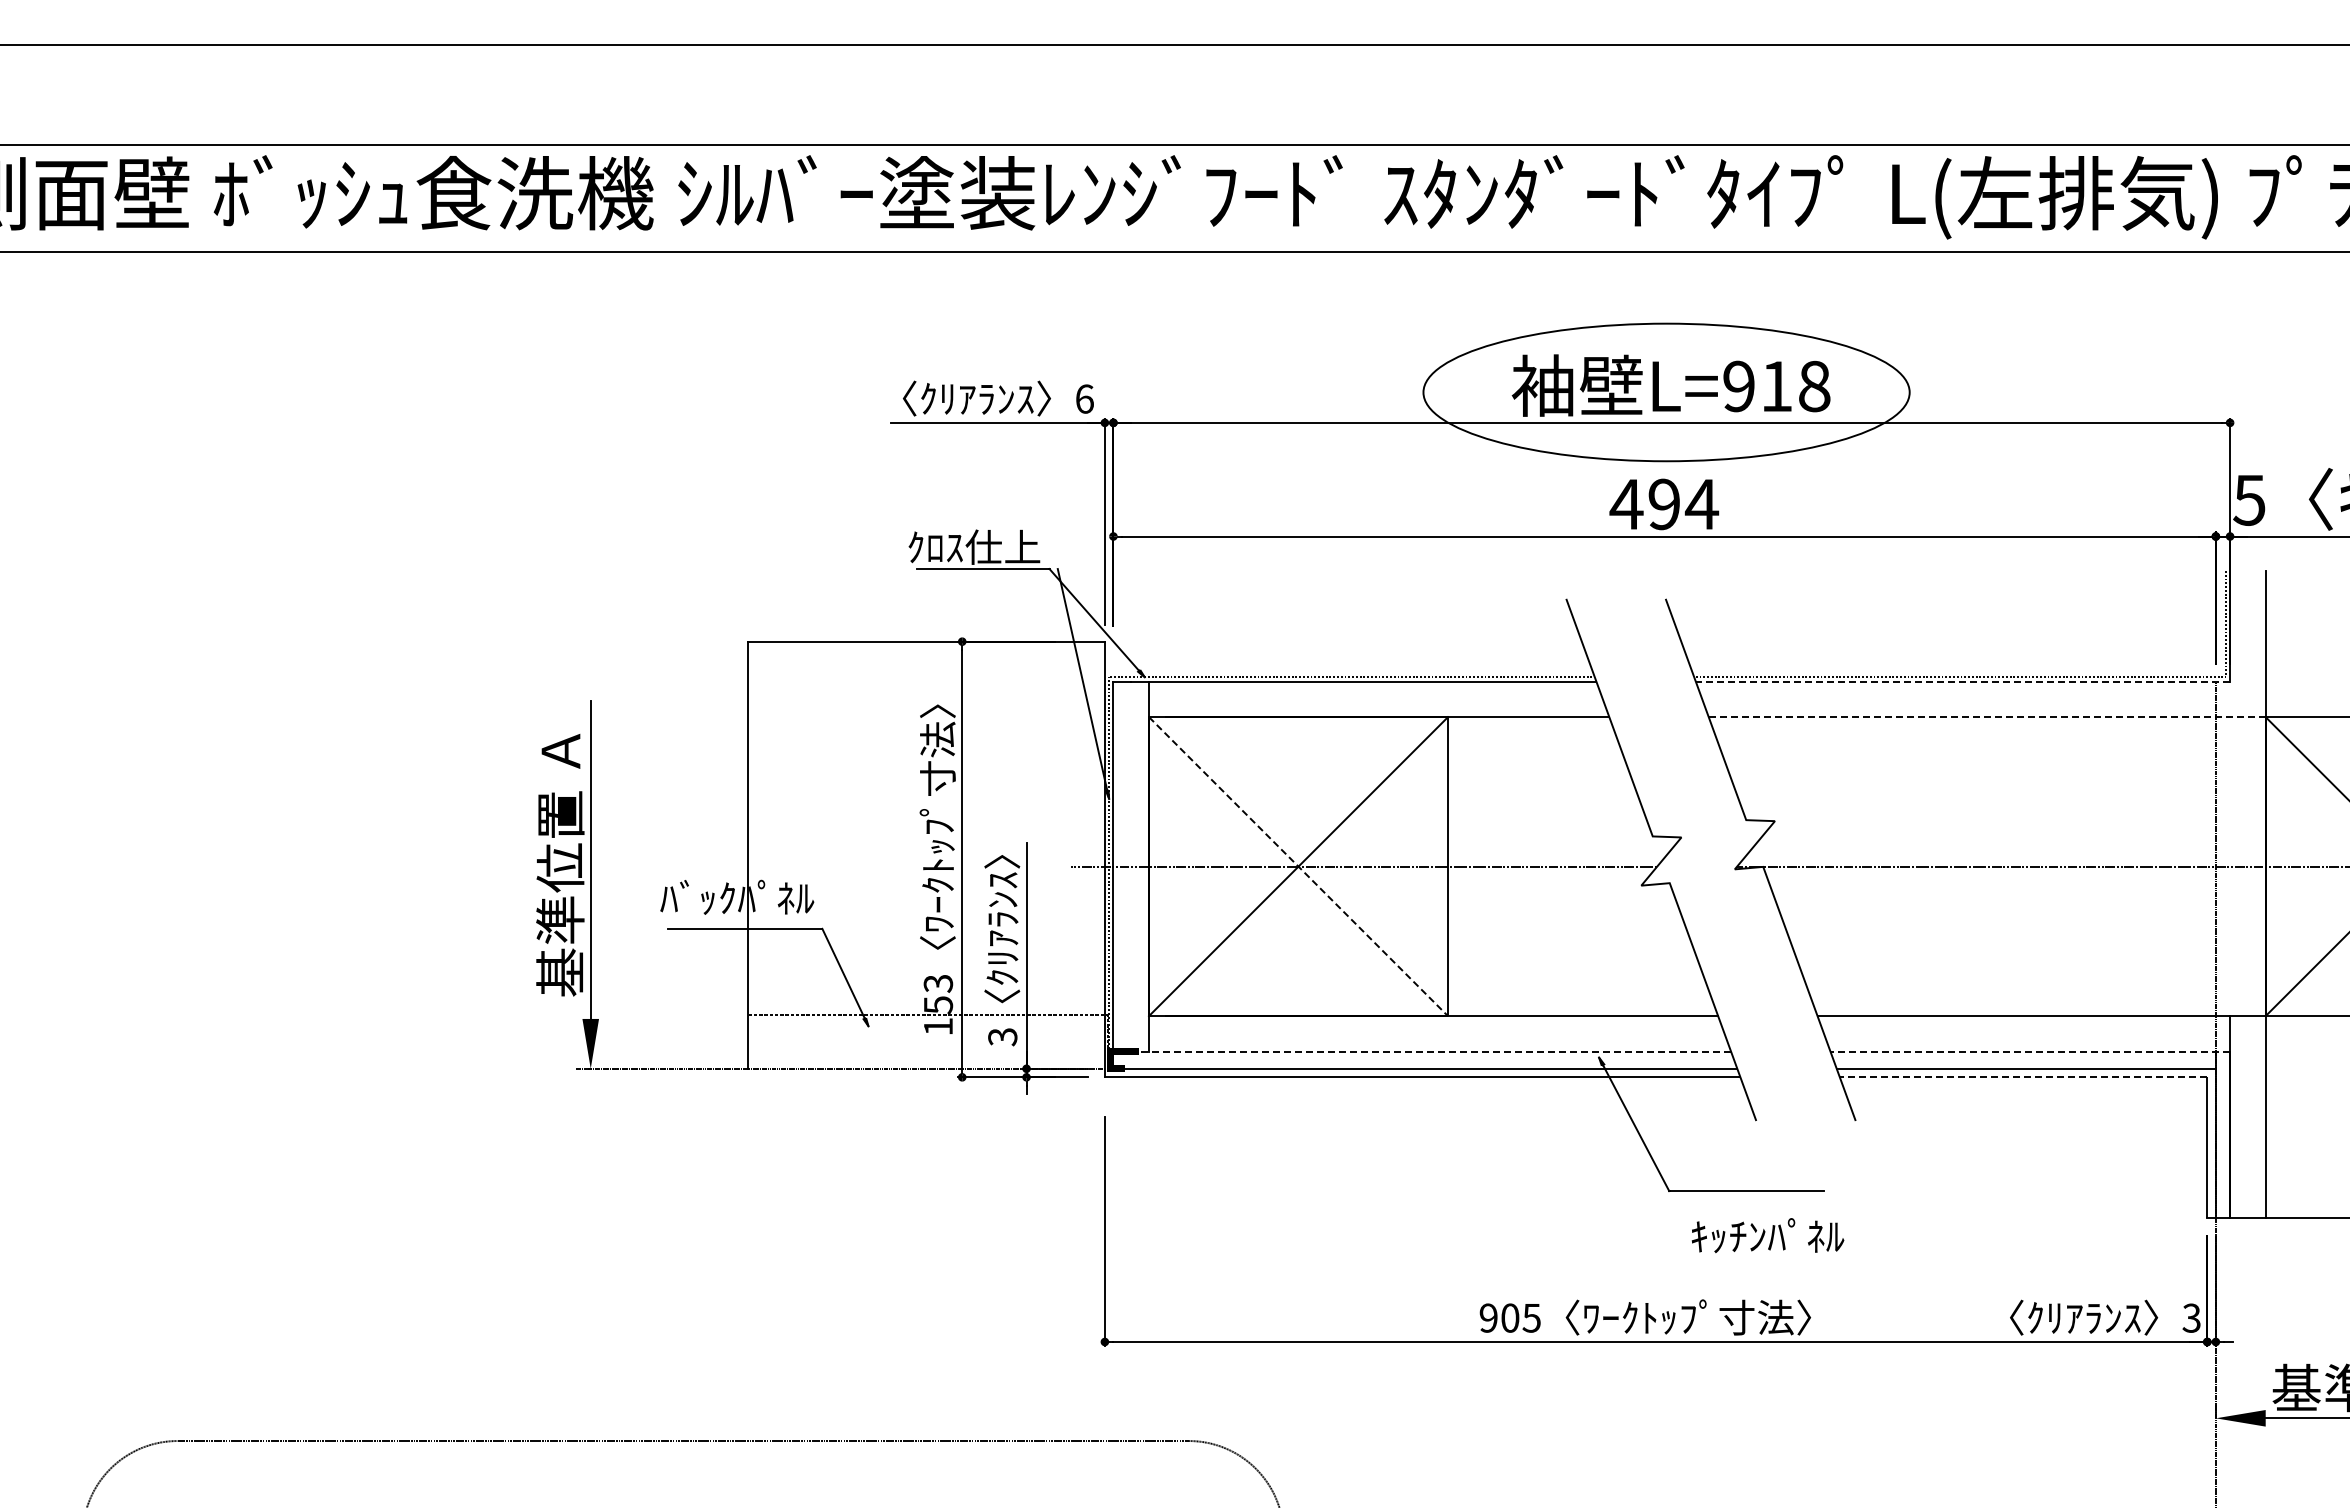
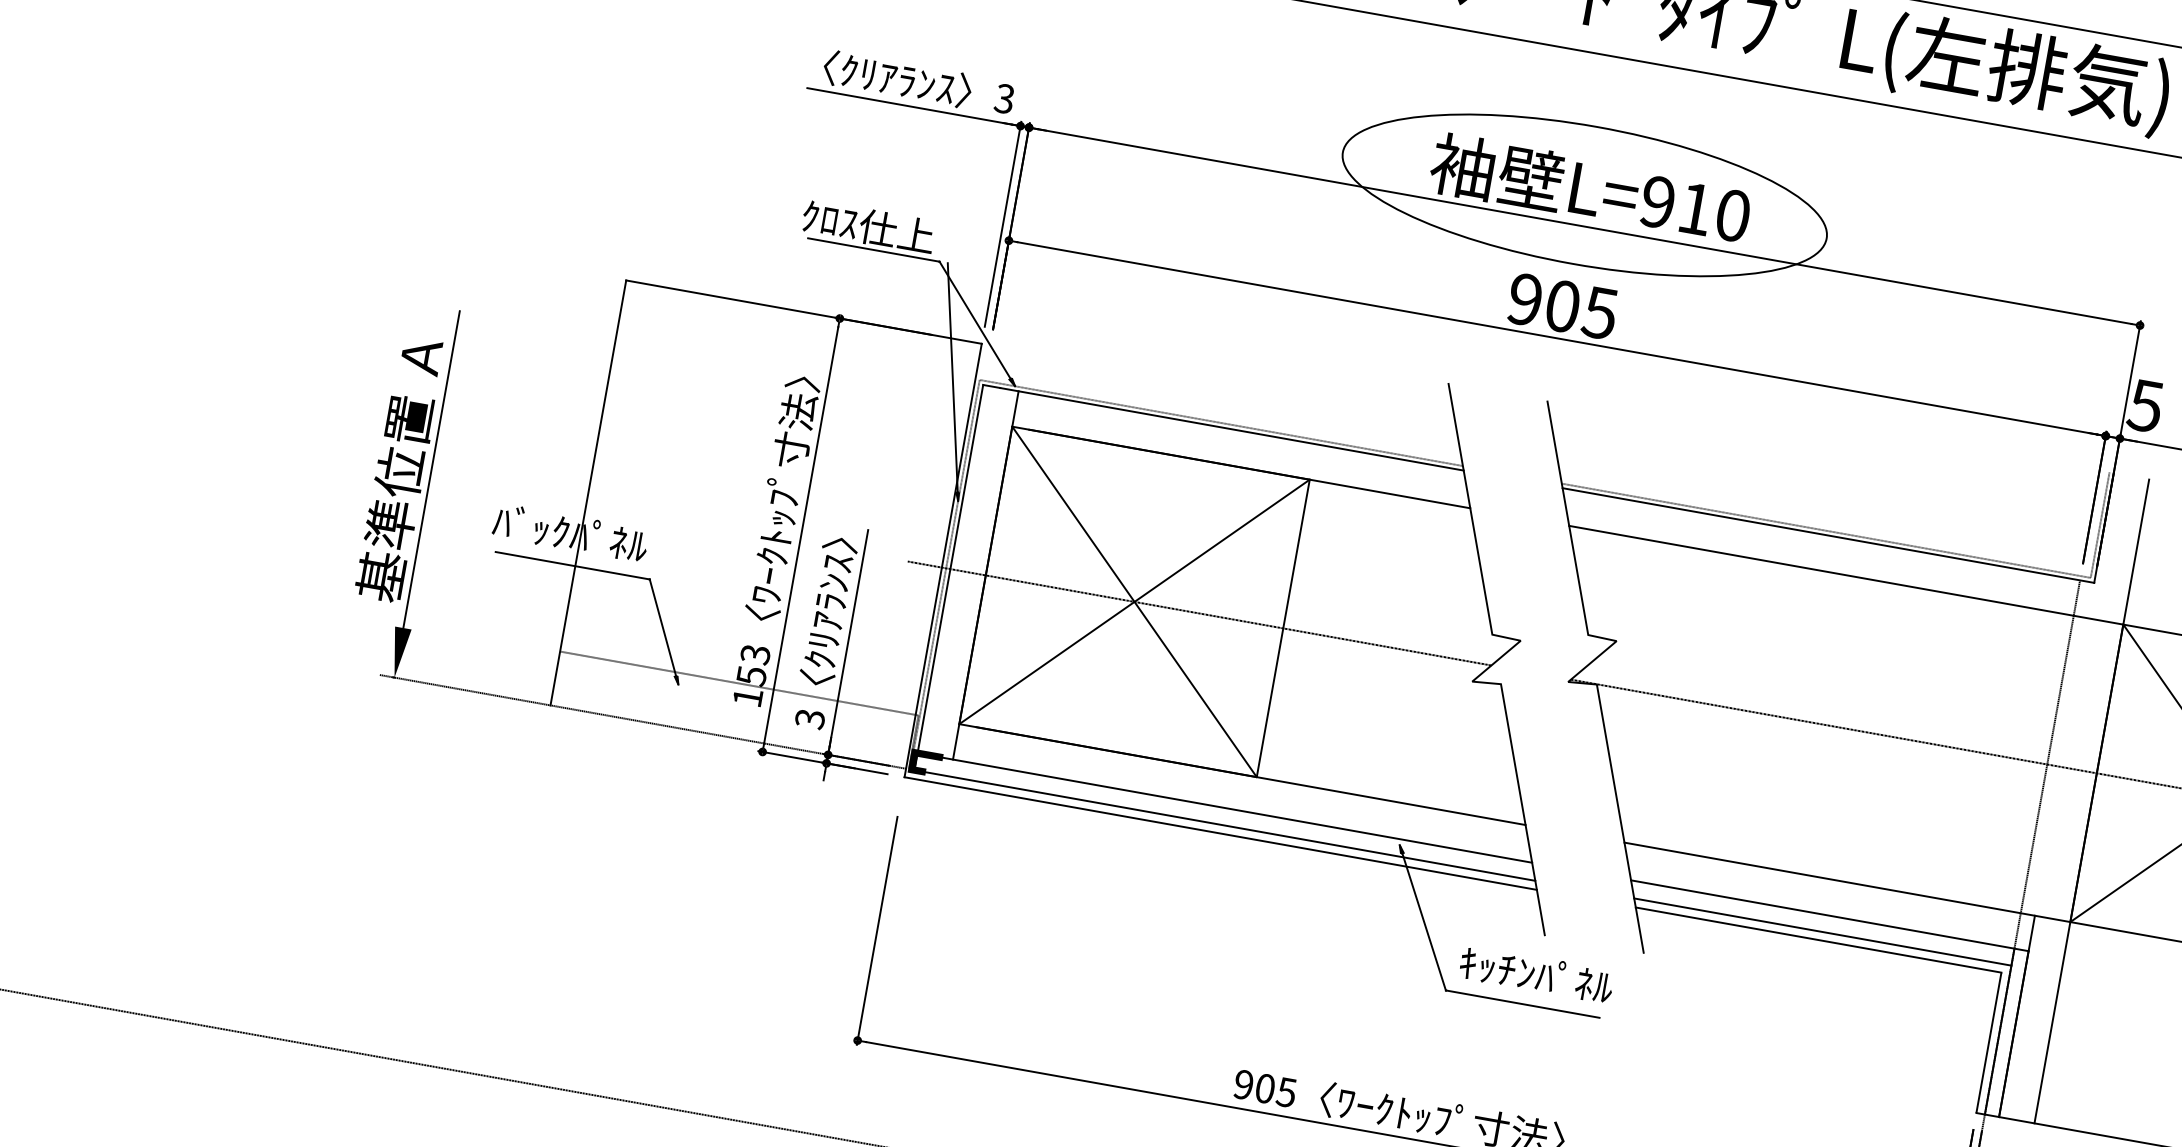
text: (1814, 386) -> (1733, 215), L=918 -> L=910
text: (1084, 398) -> (1004, 98), 6 -> 3
text: (1664, 504) -> (1562, 306), 494 -> 905
line: (1962, 681) -> (1827, 535), dashed -> solid
line: (1986, 717) -> (1845, 575), dashed -> solid
line: (1298, 866) -> (1134, 601), dashed -> solid
line: (1422, 1051) -> (1225, 807), dashed -> solid
line: (2030, 1051) -> (1830, 915), dashed -> solid
line: (2023, 1077) -> (1818, 940), dashed -> solid
text: (1767, 1235) -> (1536, 974), moved

